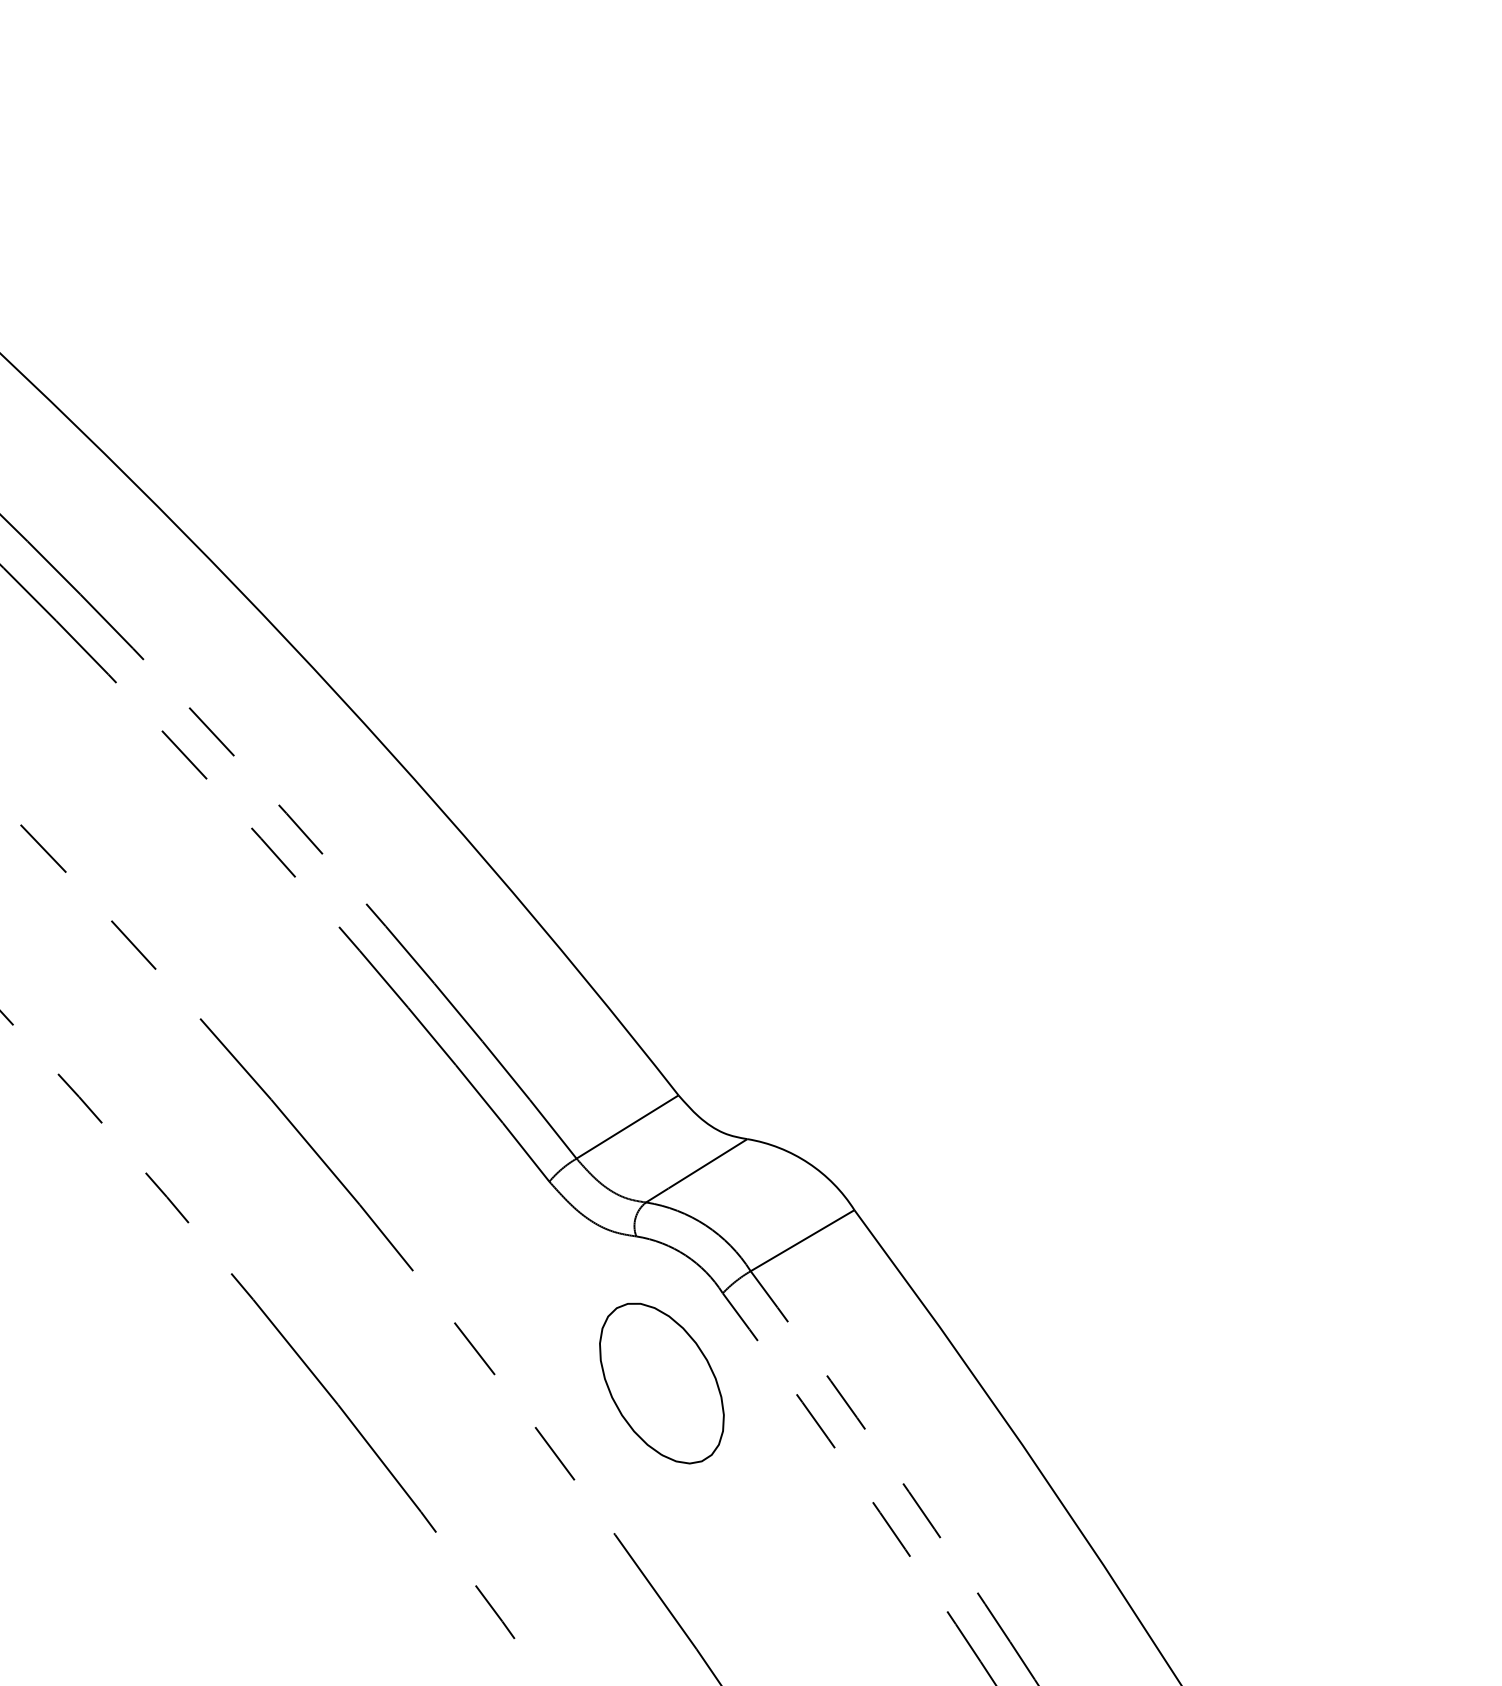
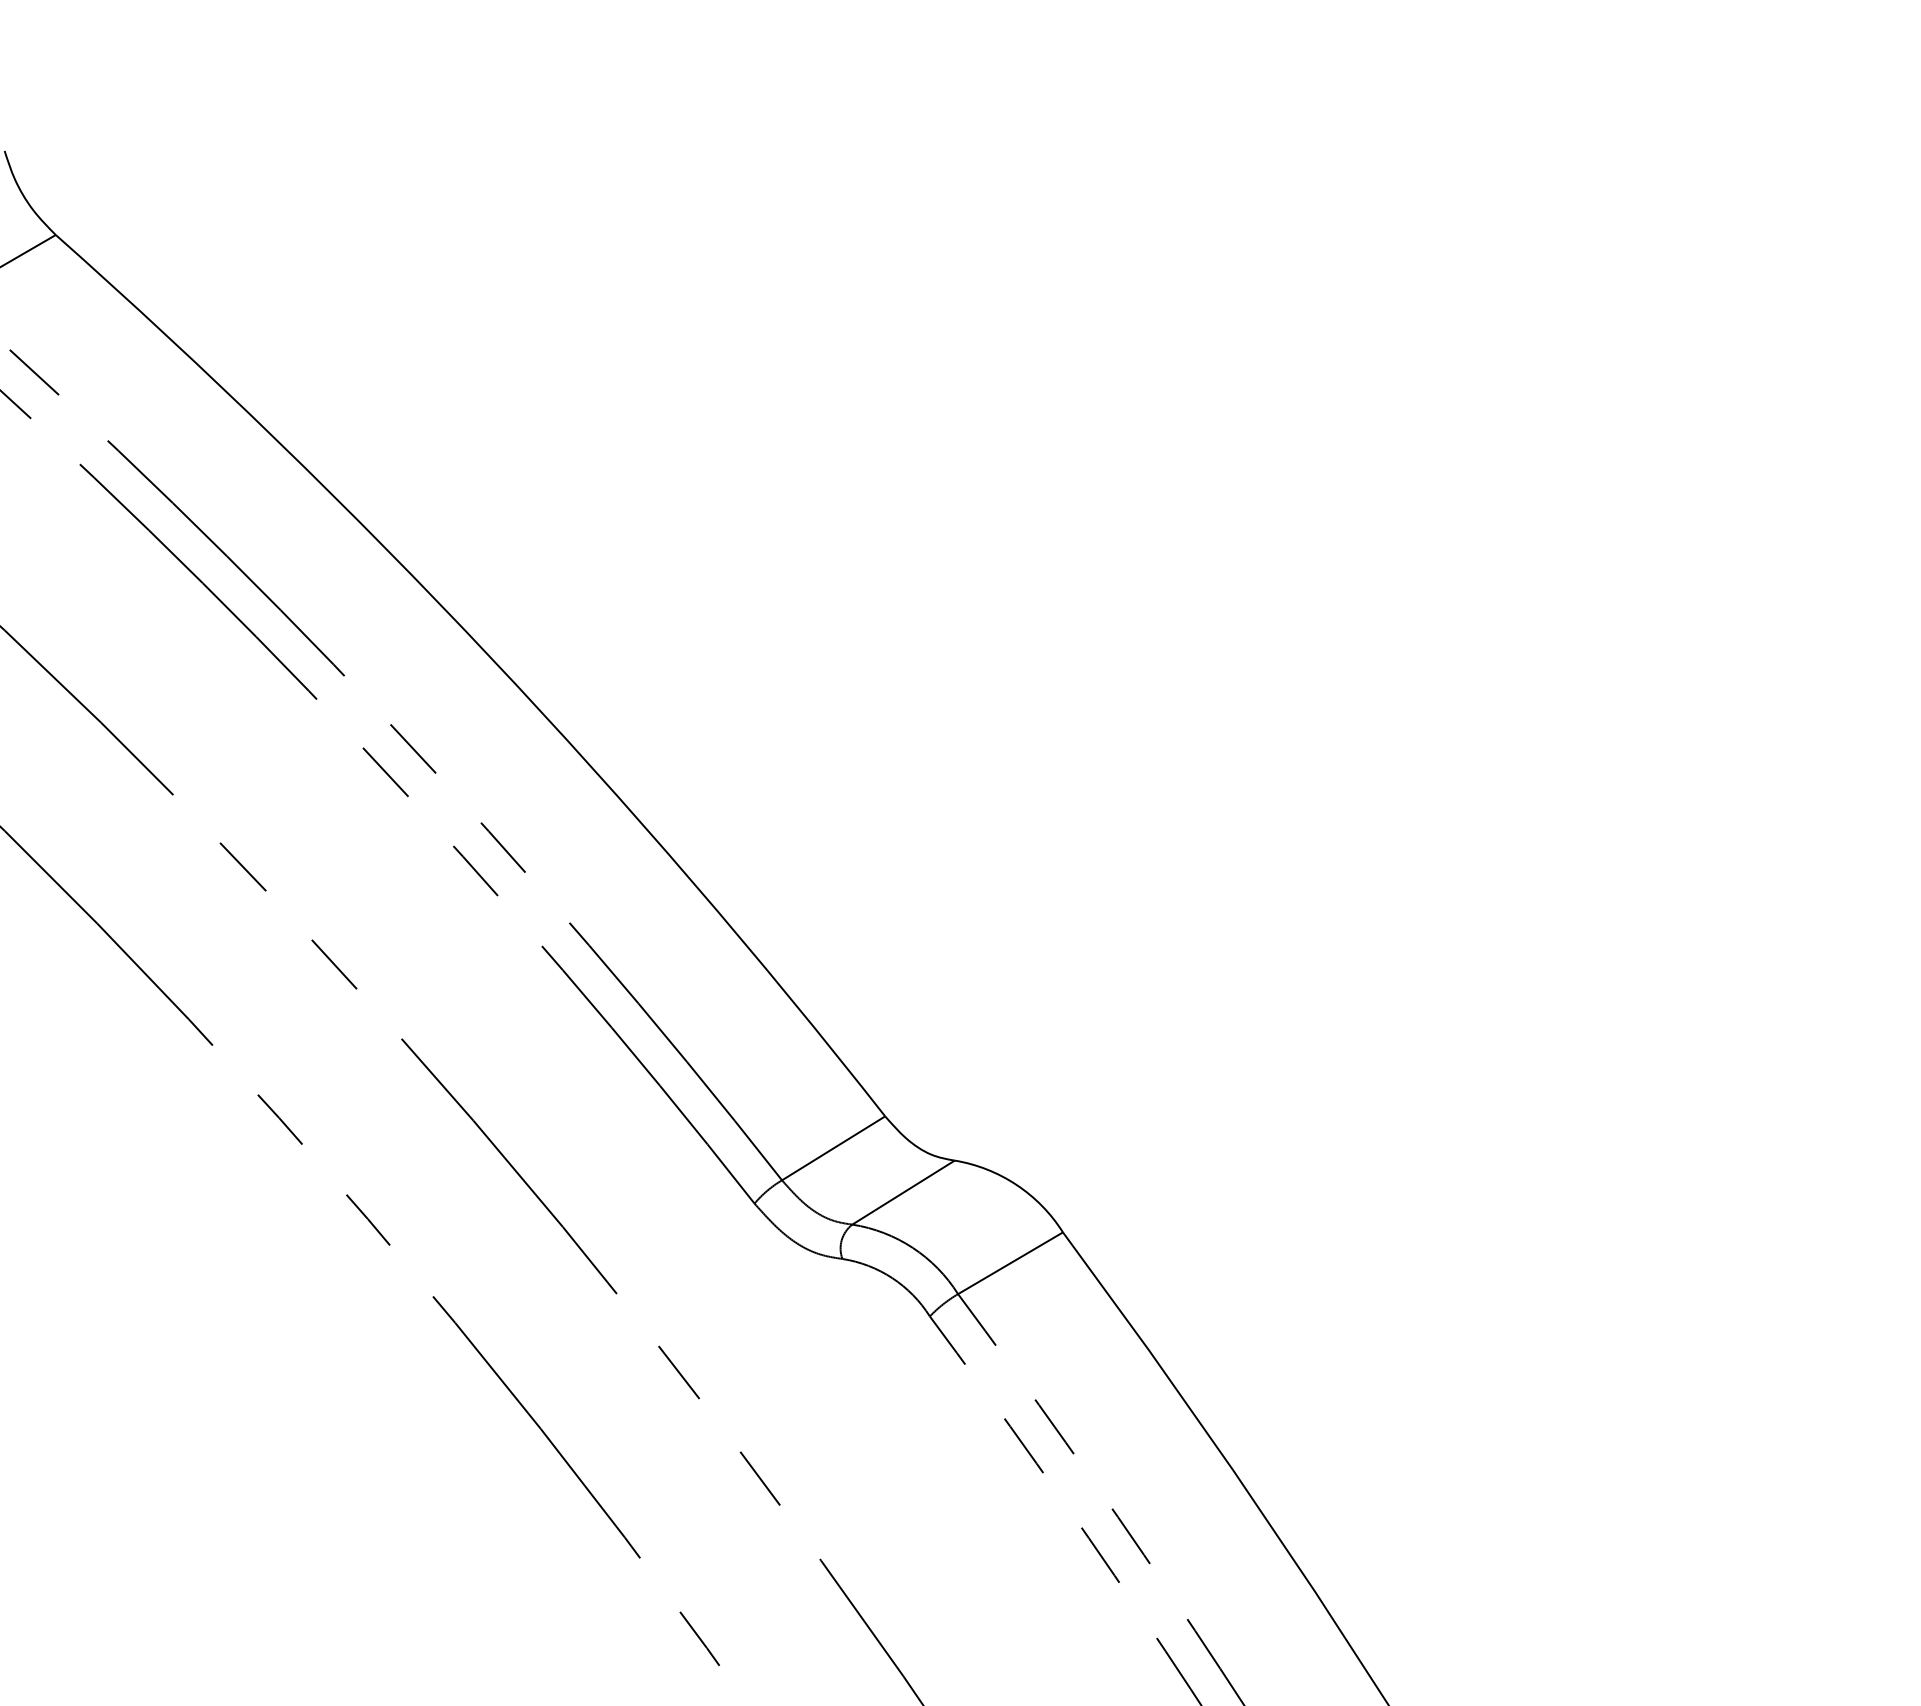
part: (661, 1383) -> (867, 1407), removed

